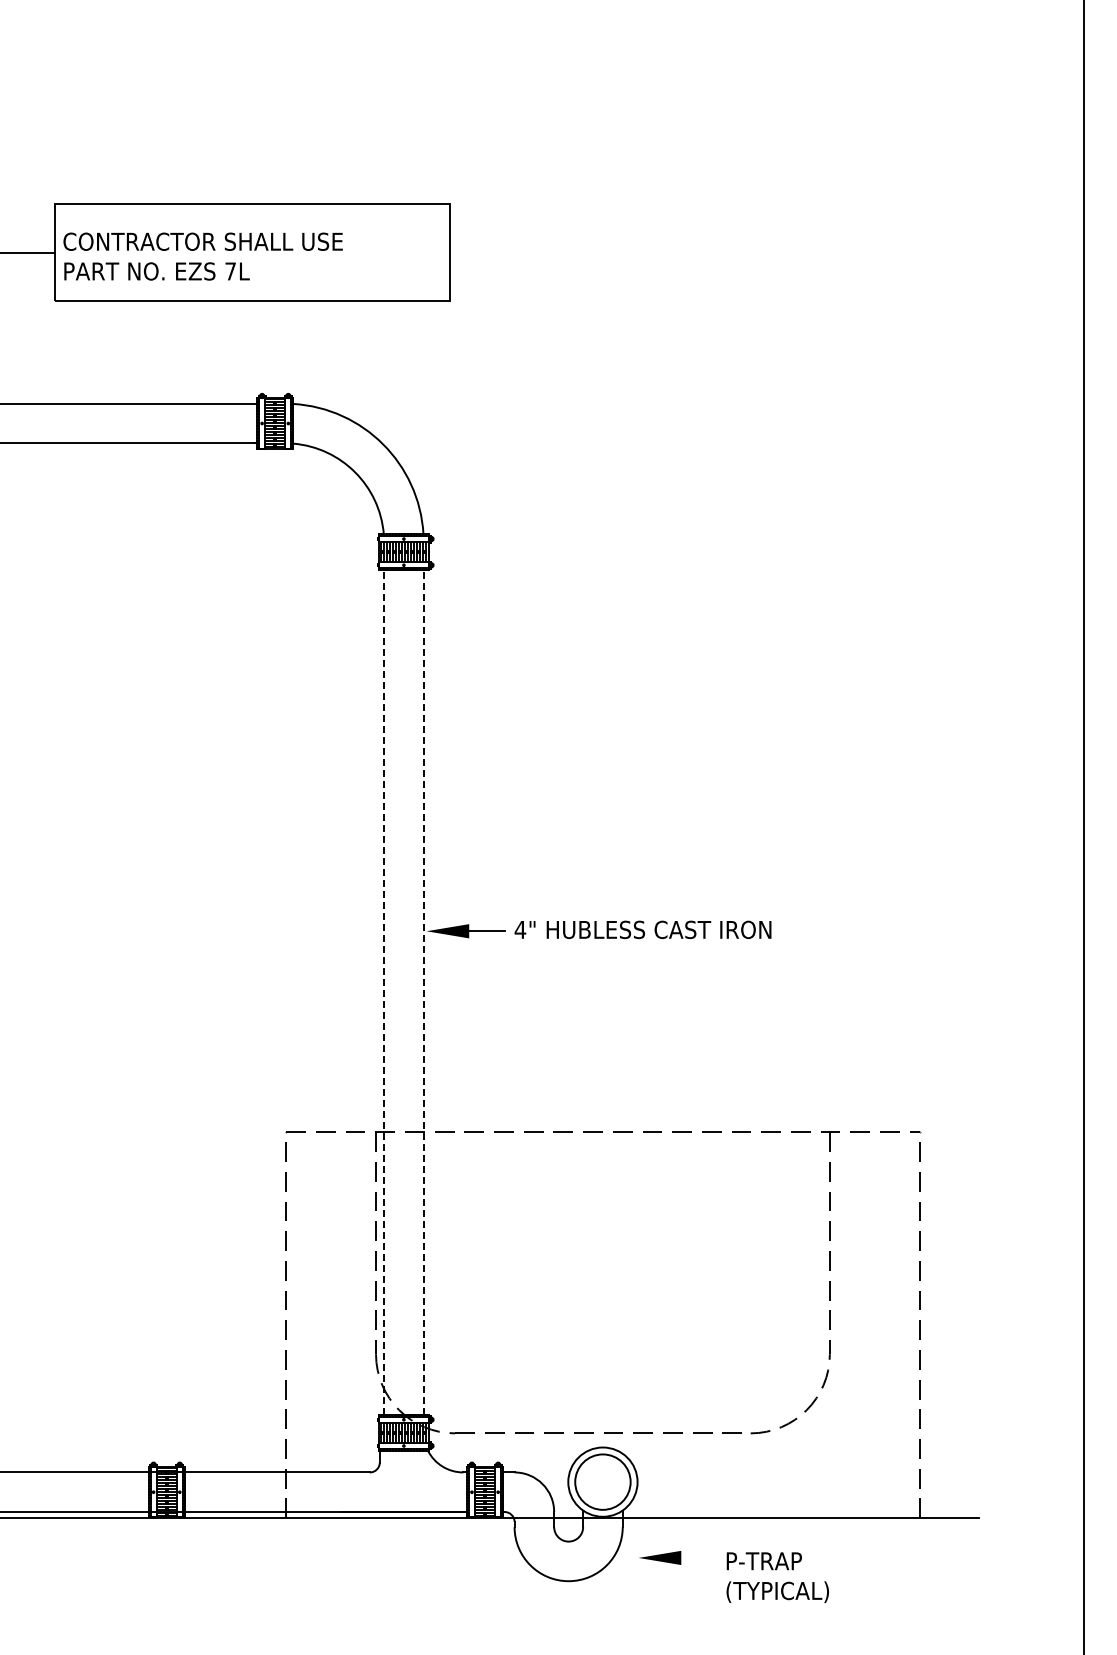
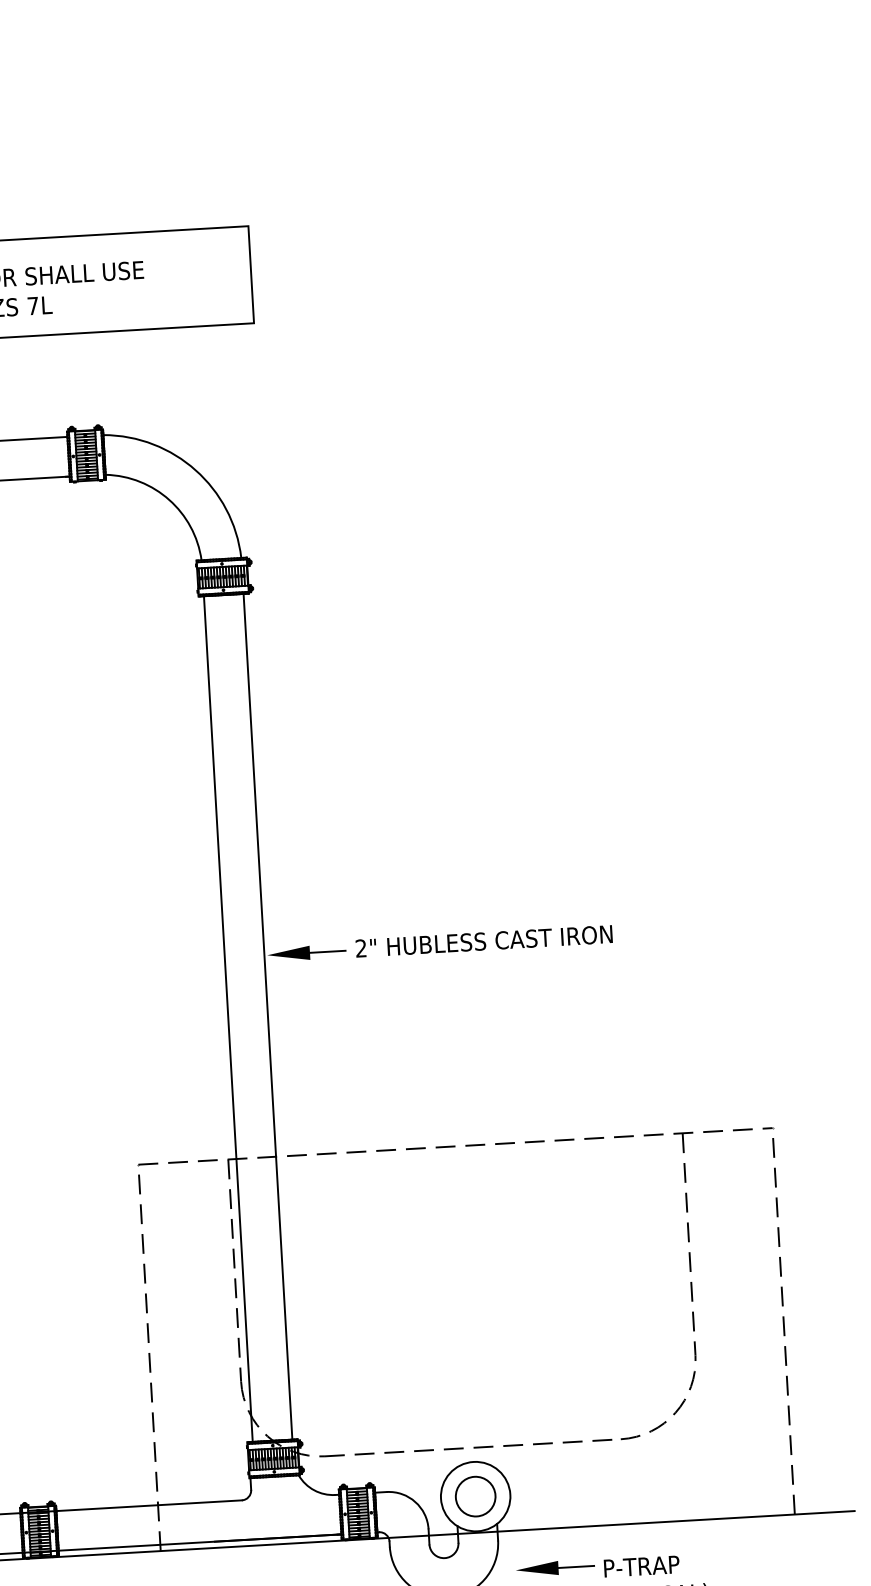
text: (520, 929) -> (361, 948), 4" -> 2"
line: (384, 992) -> (228, 1019), dashed -> solid
line: (423, 992) -> (267, 1016), dashed -> solid
circle: (602, 1481) -> (475, 1496), size x0.71
line: (698, 1557) -> (575, 1566), added

